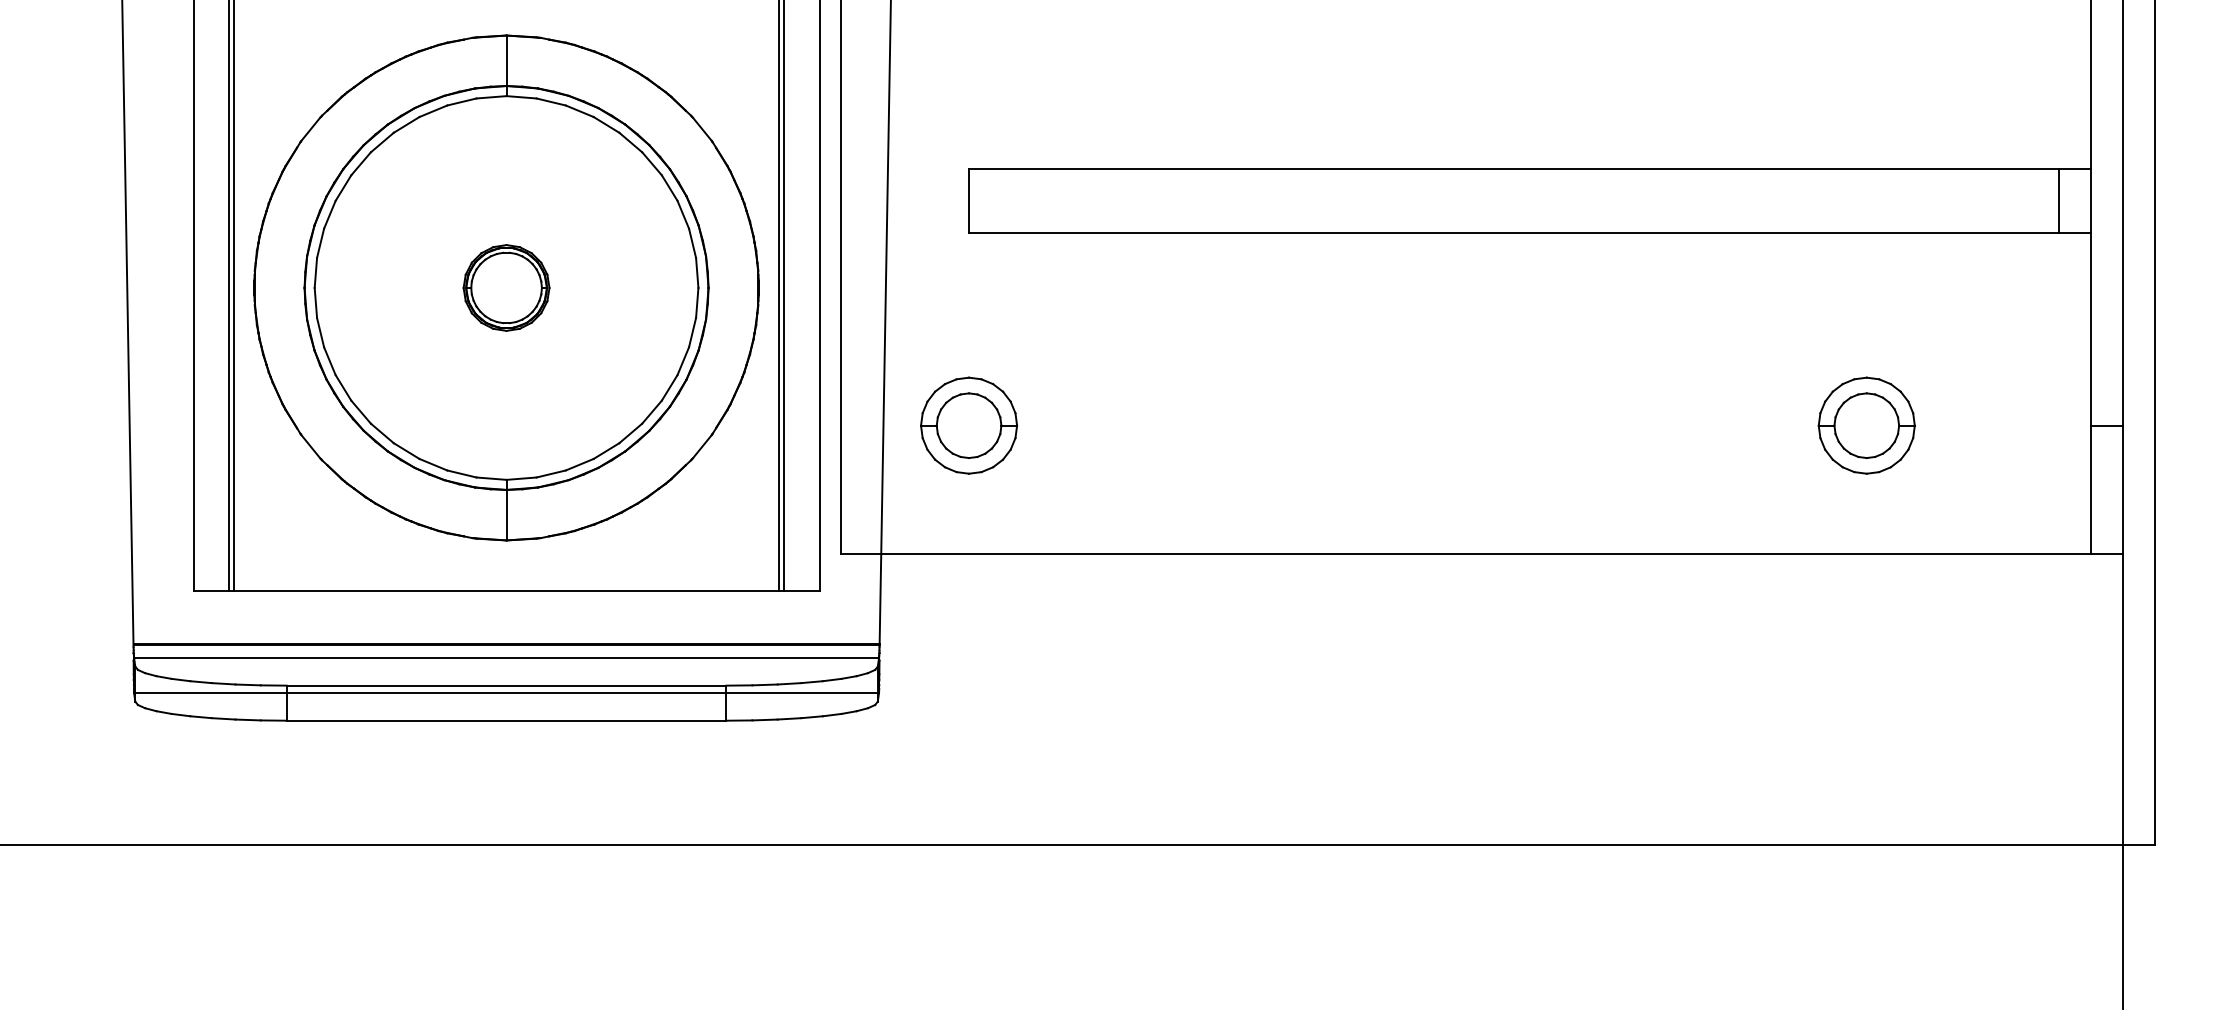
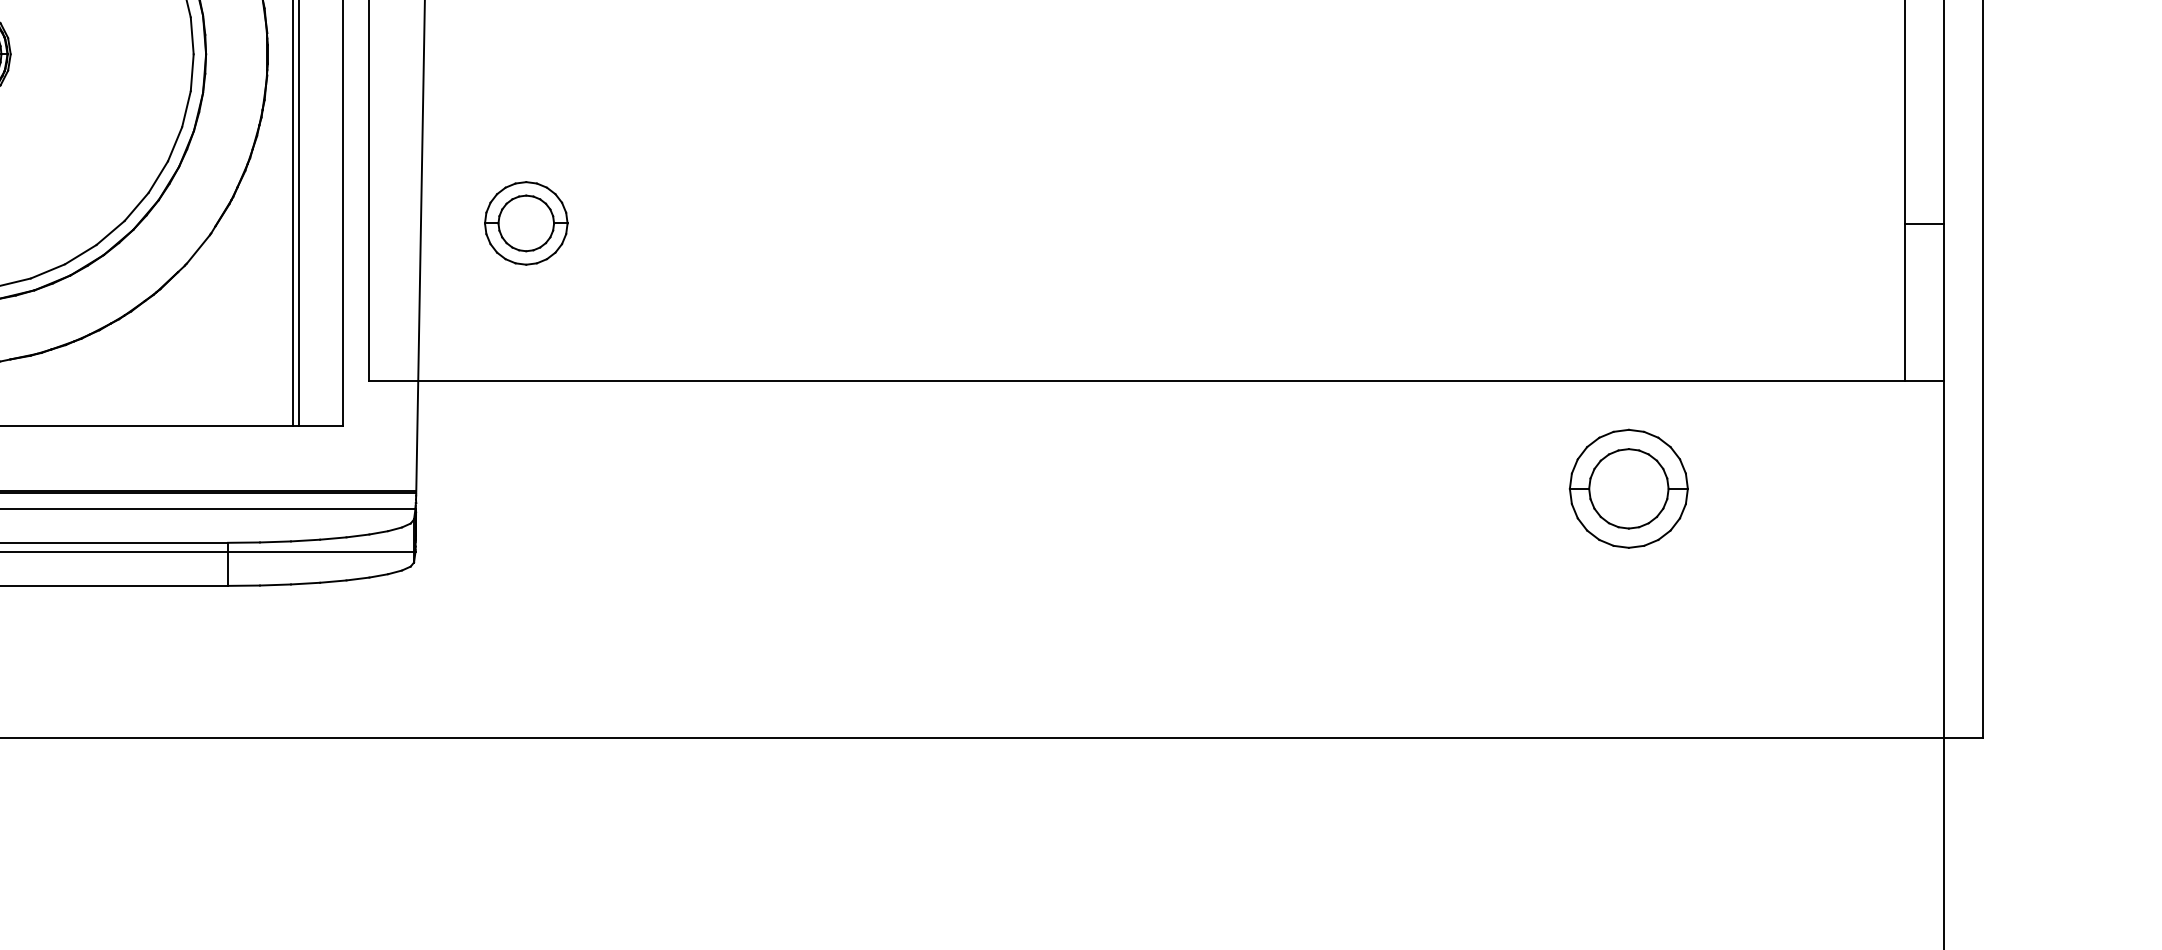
part: (969, 425) -> (526, 223), size x0.7
part: (1866, 425) -> (1628, 488), moved

